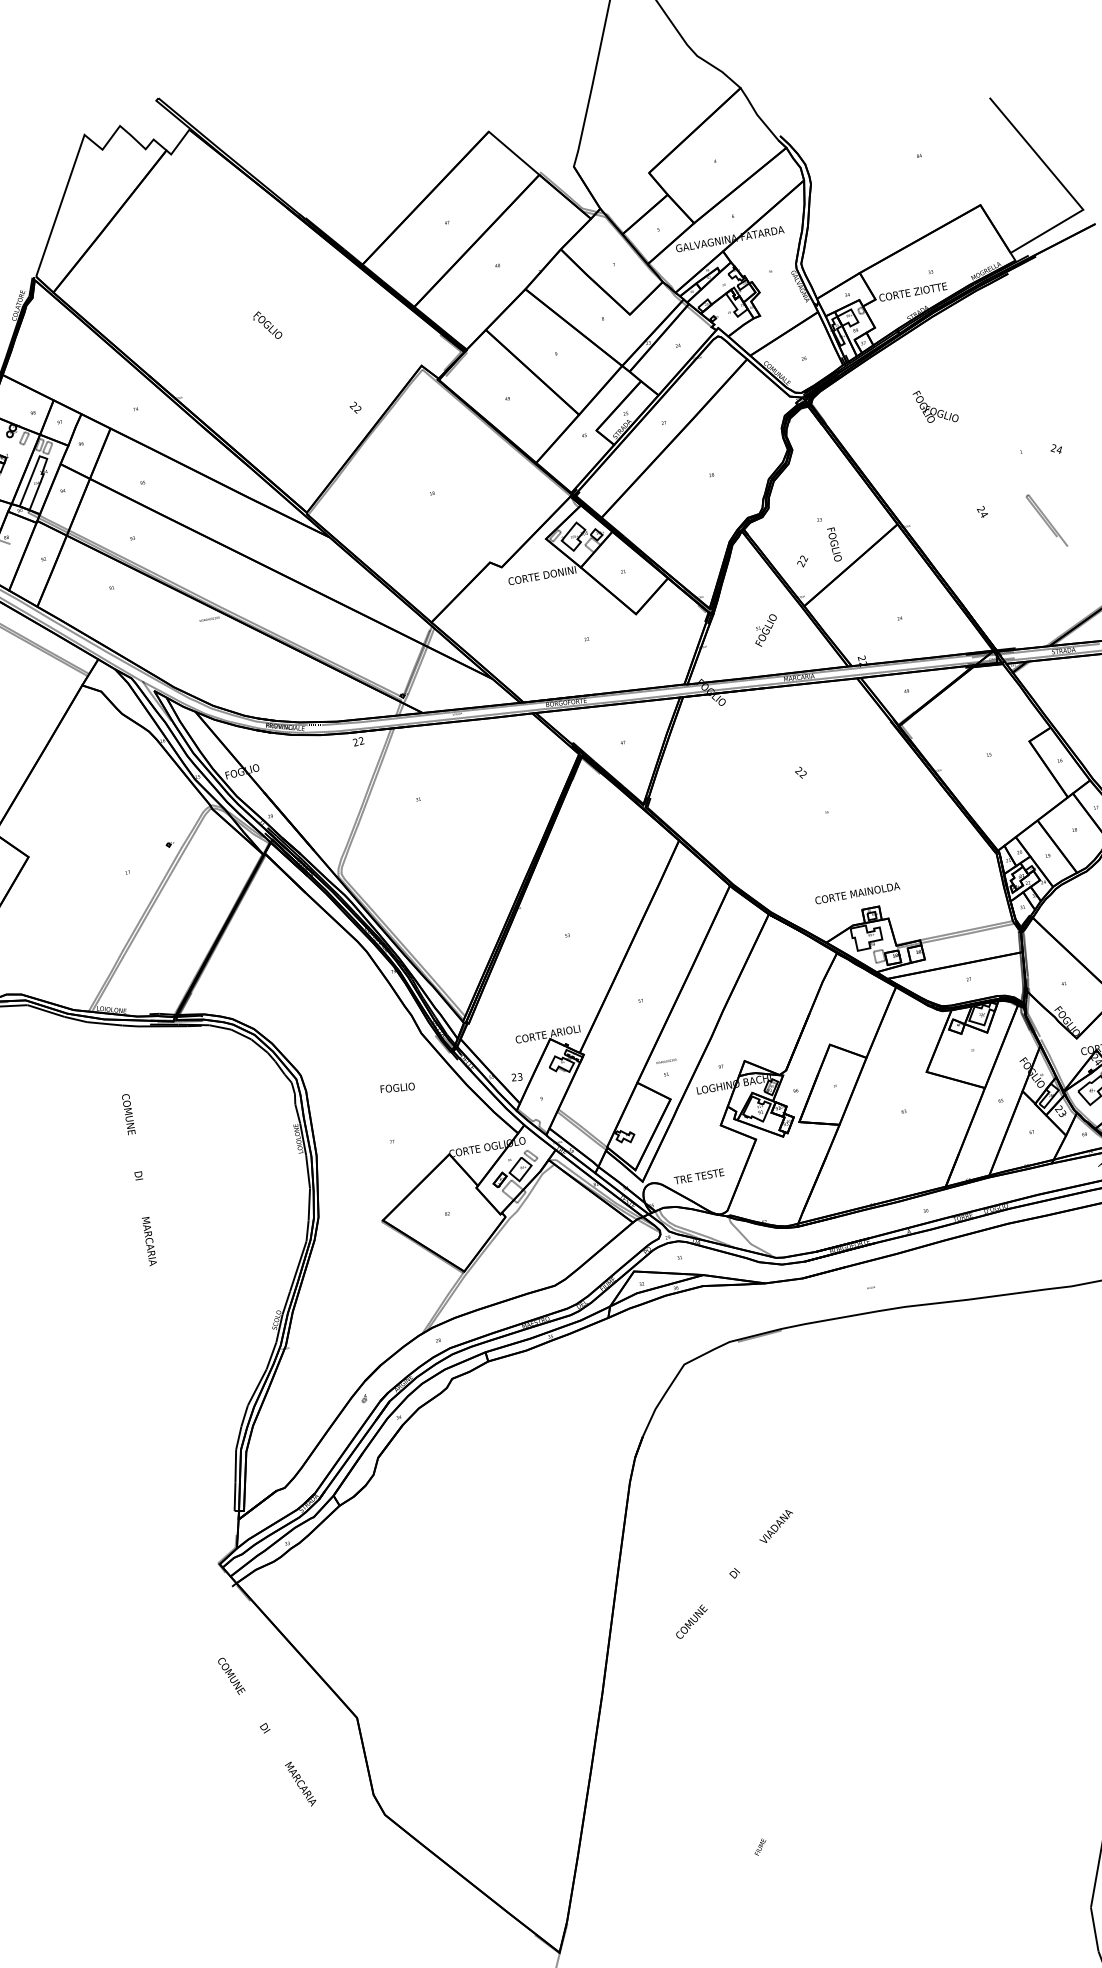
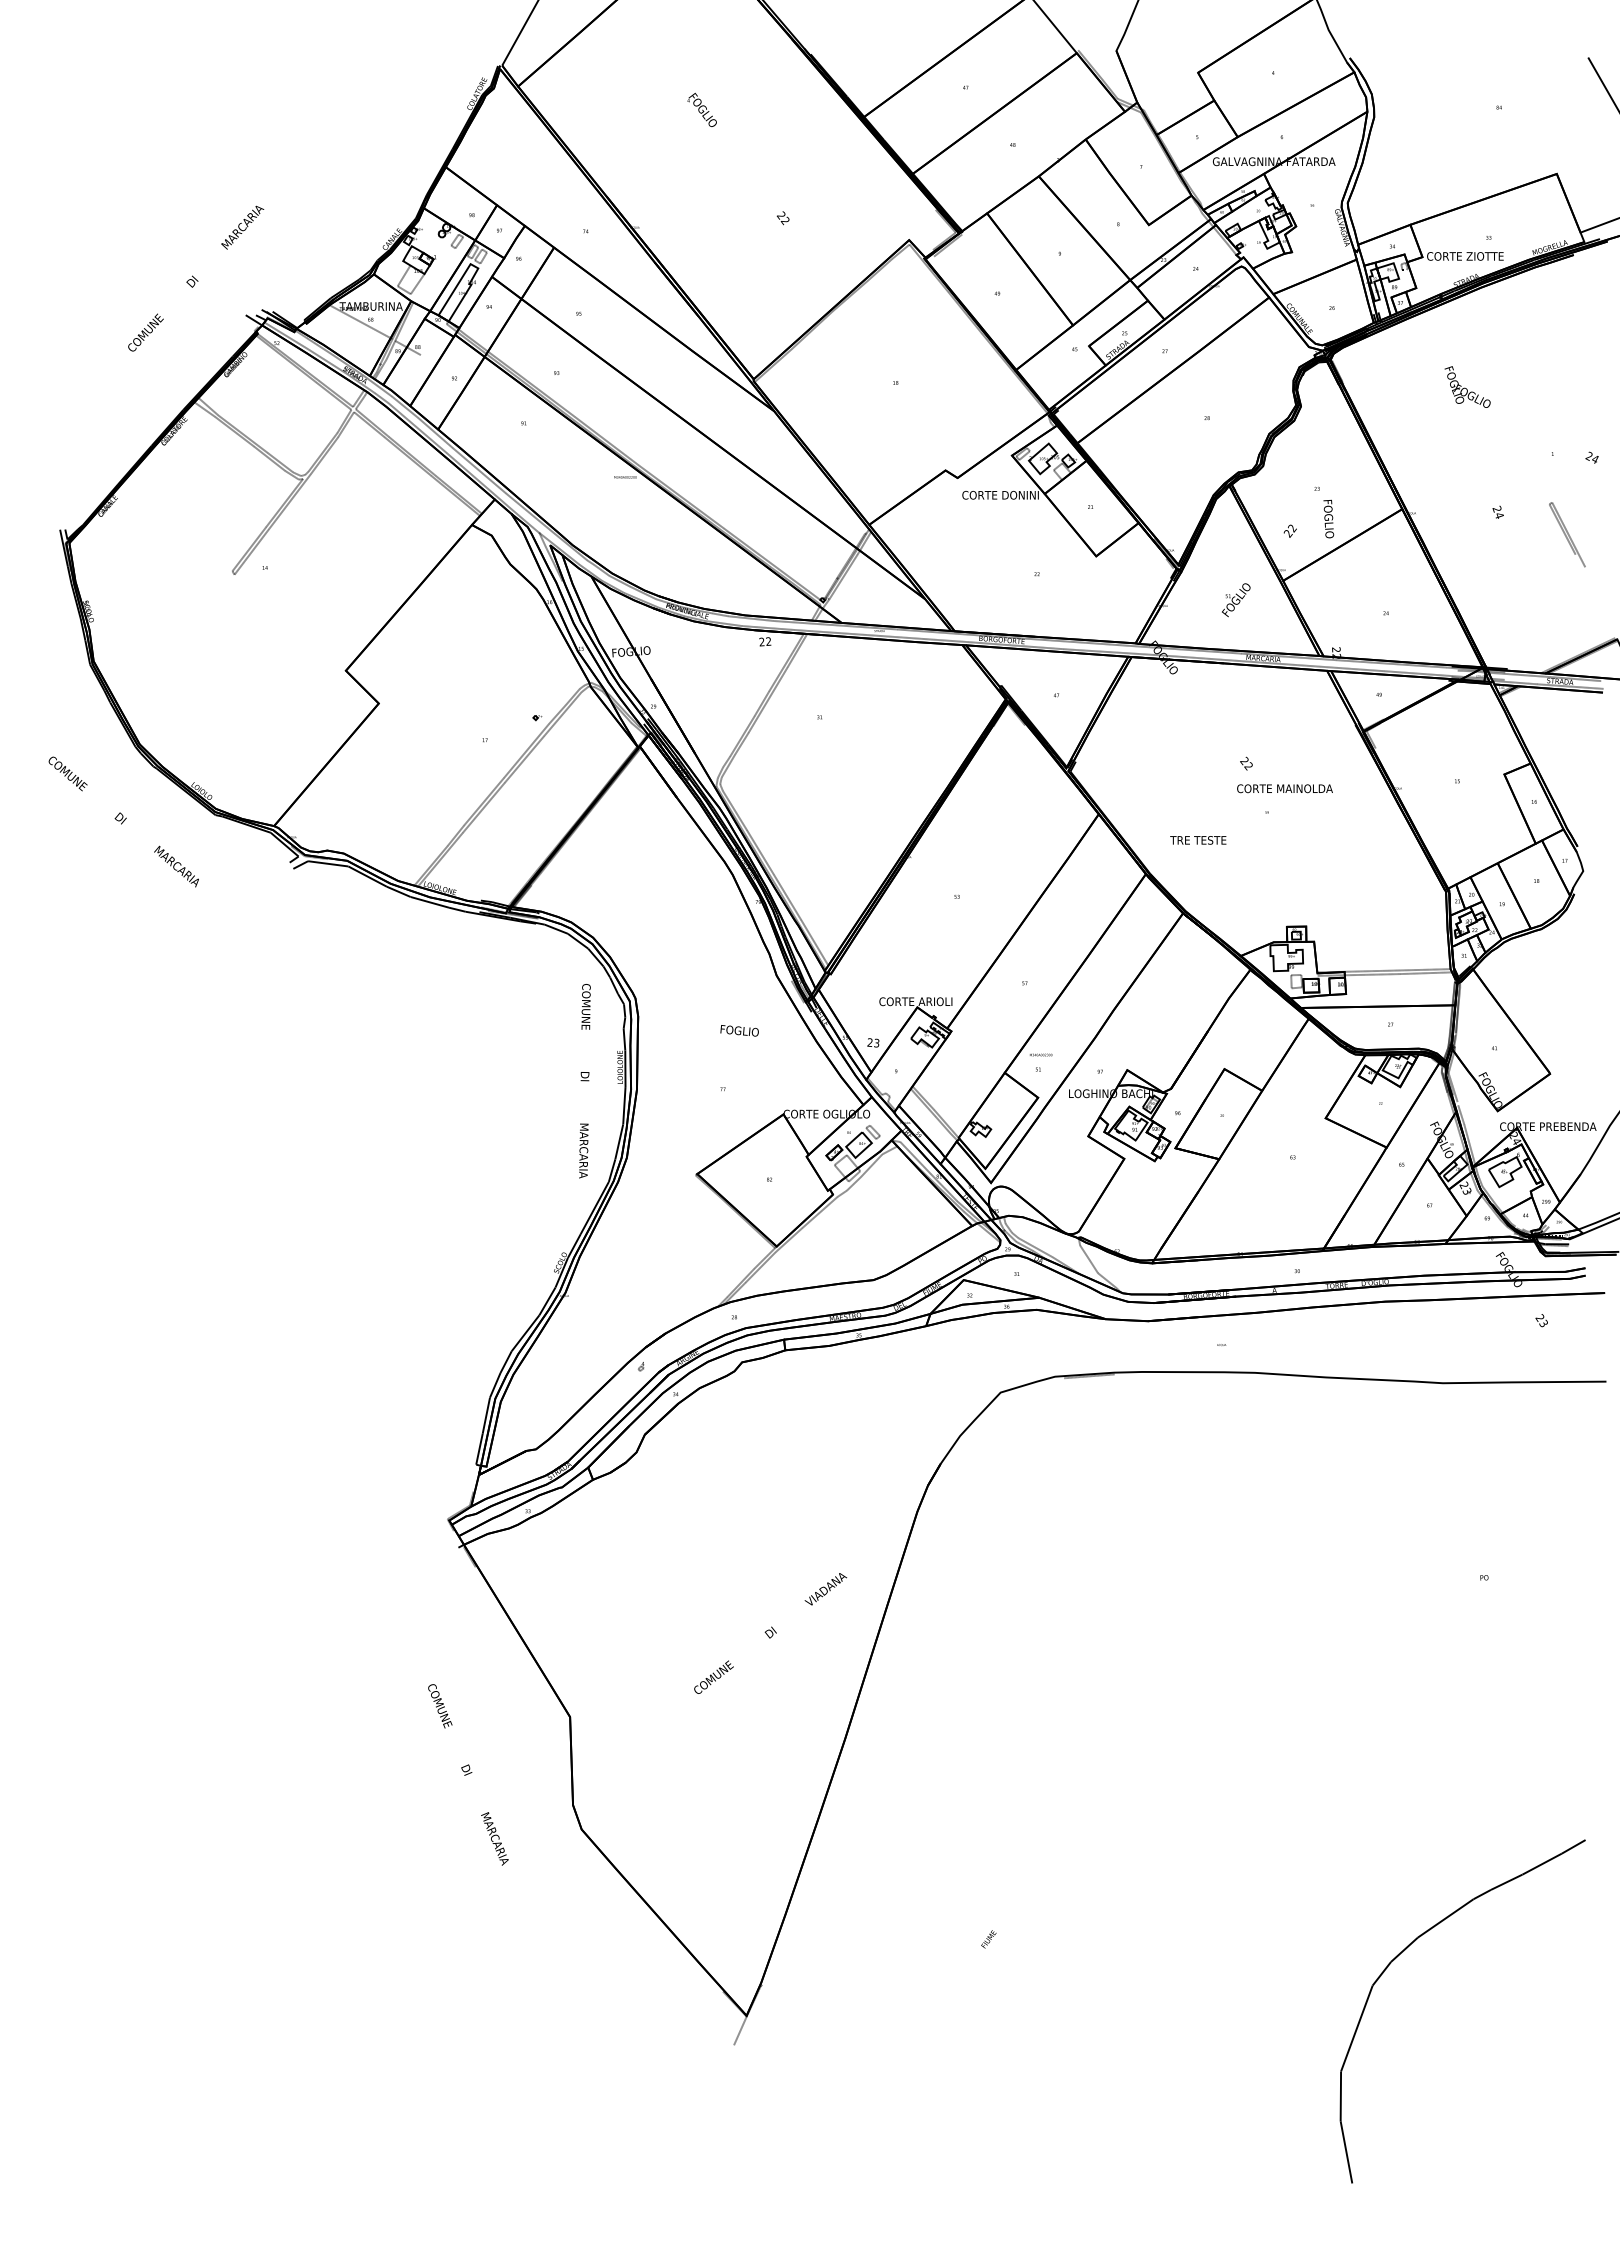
text: (306, 362) -> (738, 158), moved
text: (857, 893) -> (1284, 788), moved
text: (699, 1176) -> (1198, 840), moved
text: (139, 1180) -> (584, 1081), moved
text: (734, 1574) -> (770, 1633), moved
text: (267, 1731) -> (468, 1774), moved

